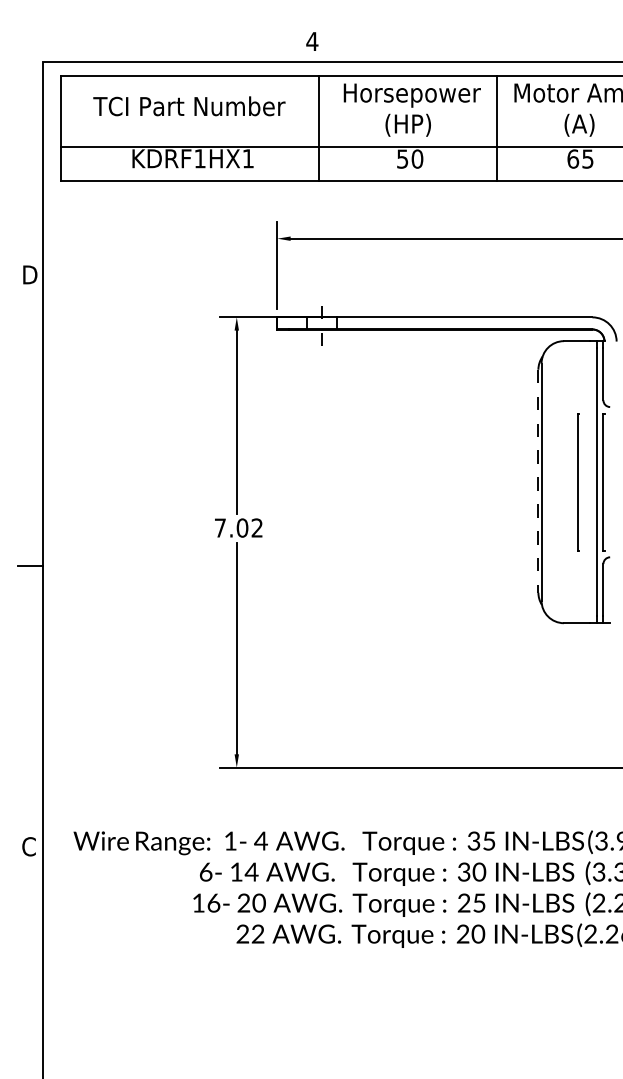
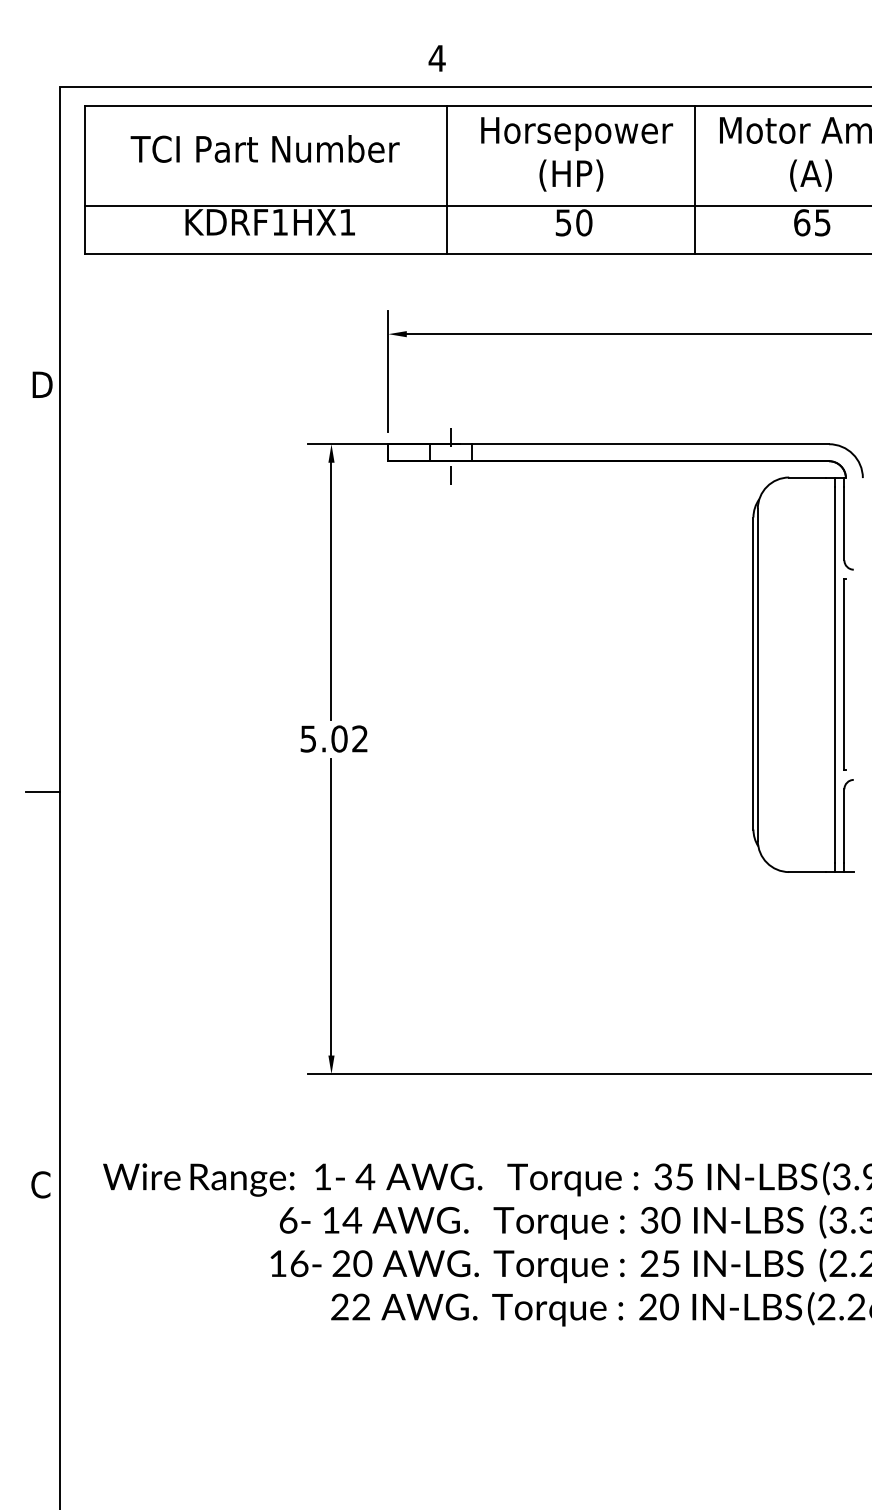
line: (538, 481) -> (753, 674), dashed -> solid
part: (577, 481) -> (808, 674), removed
text: (220, 527) -> (308, 738), 7.02 -> 5.02

